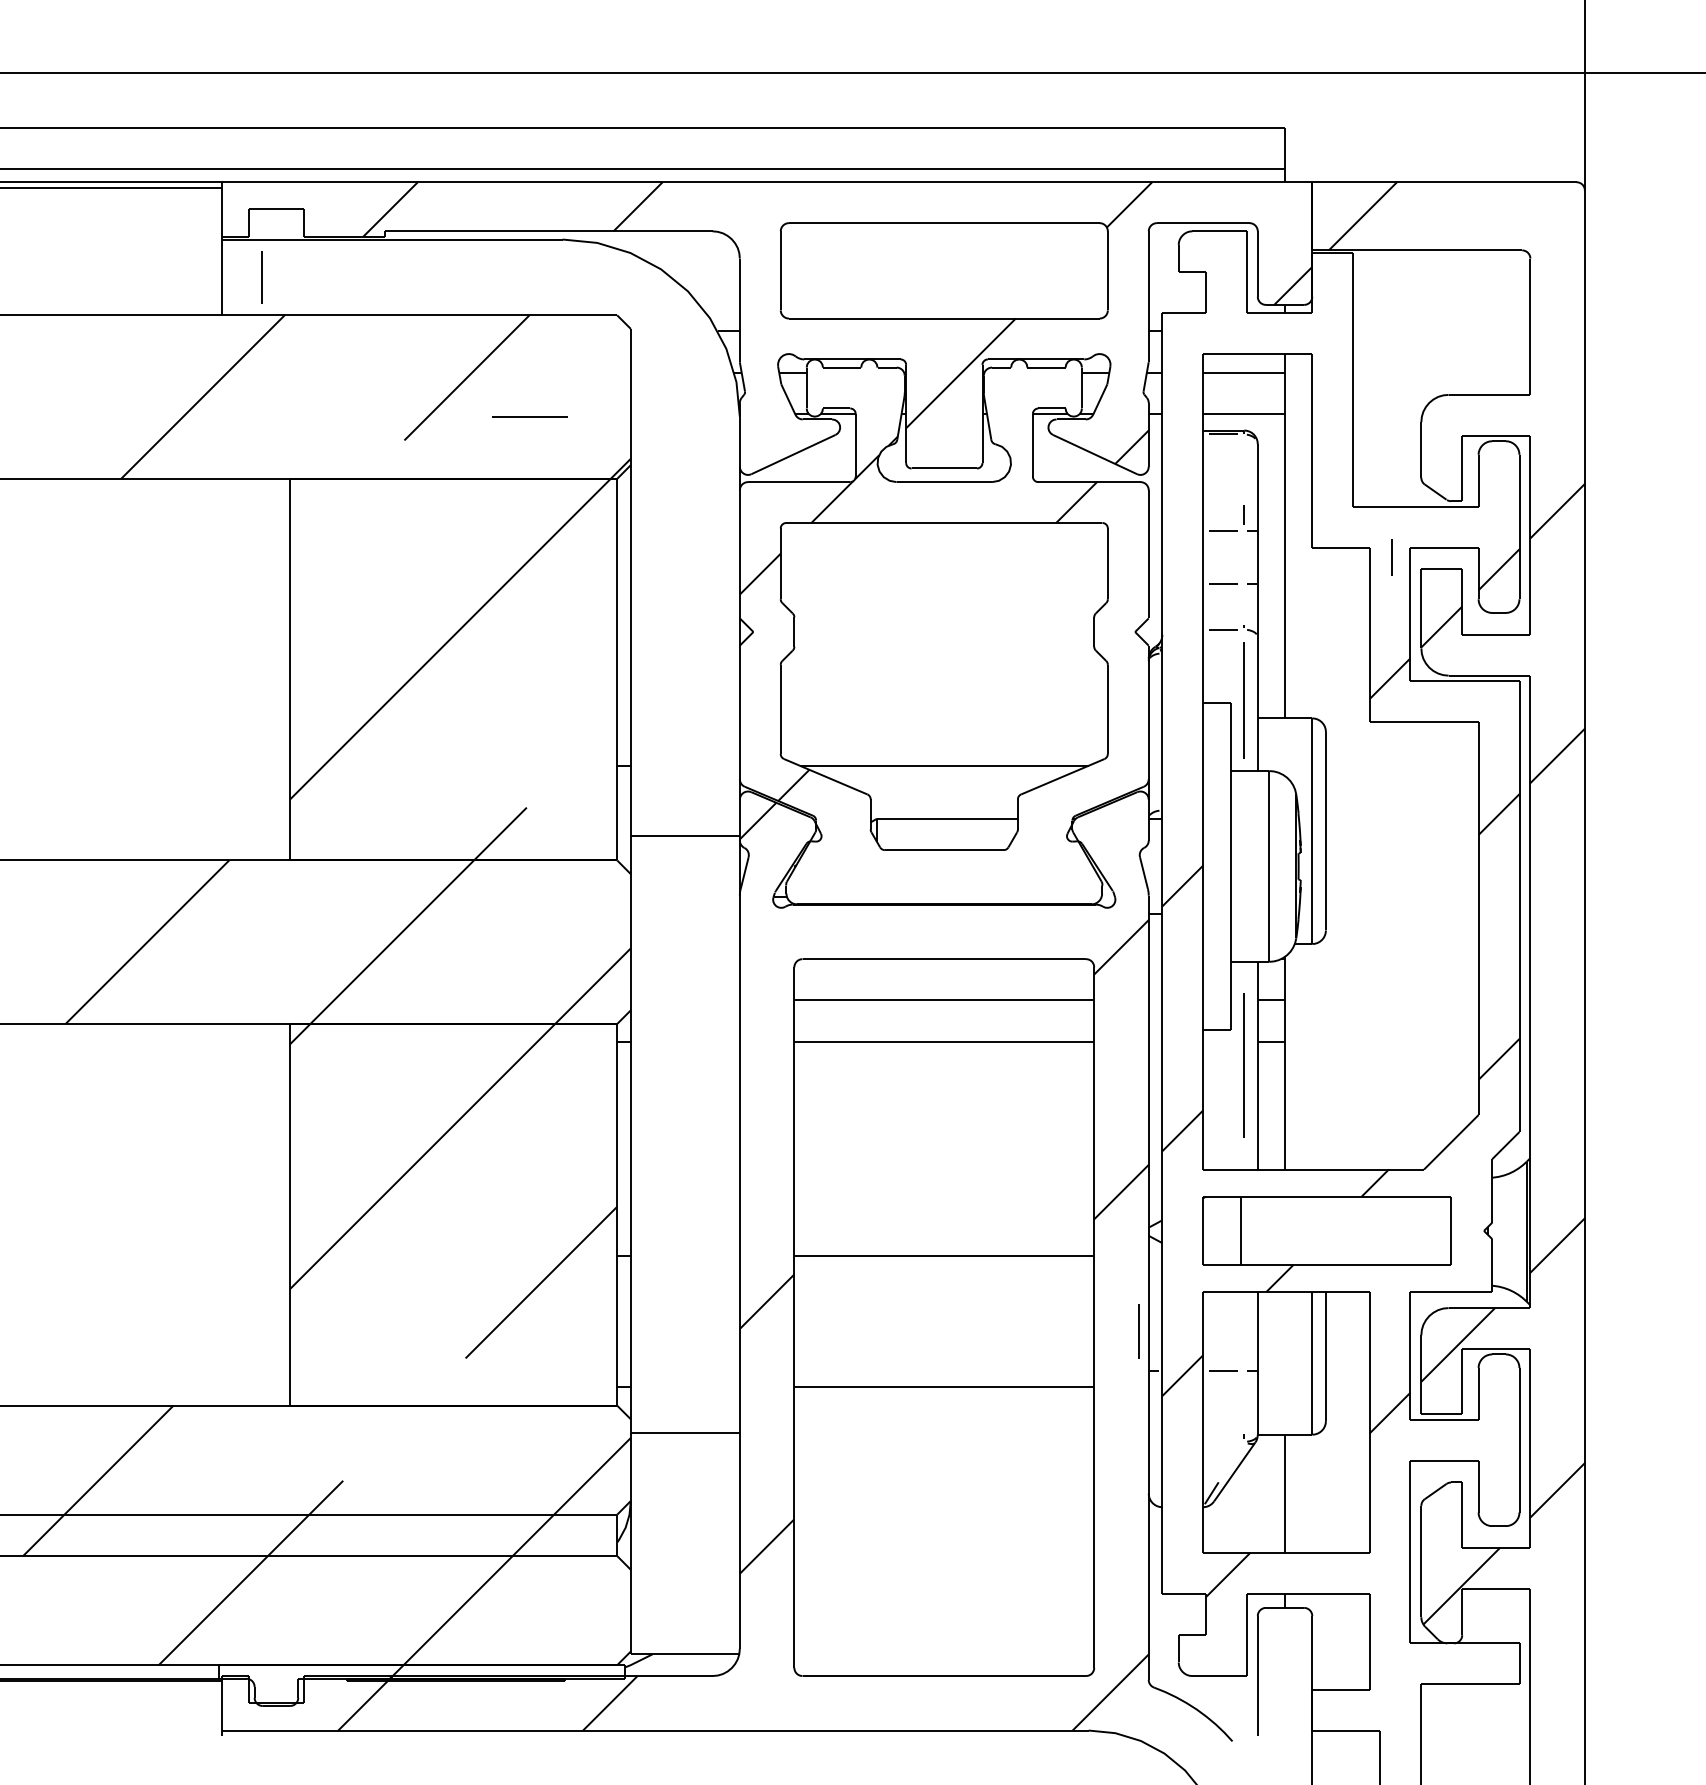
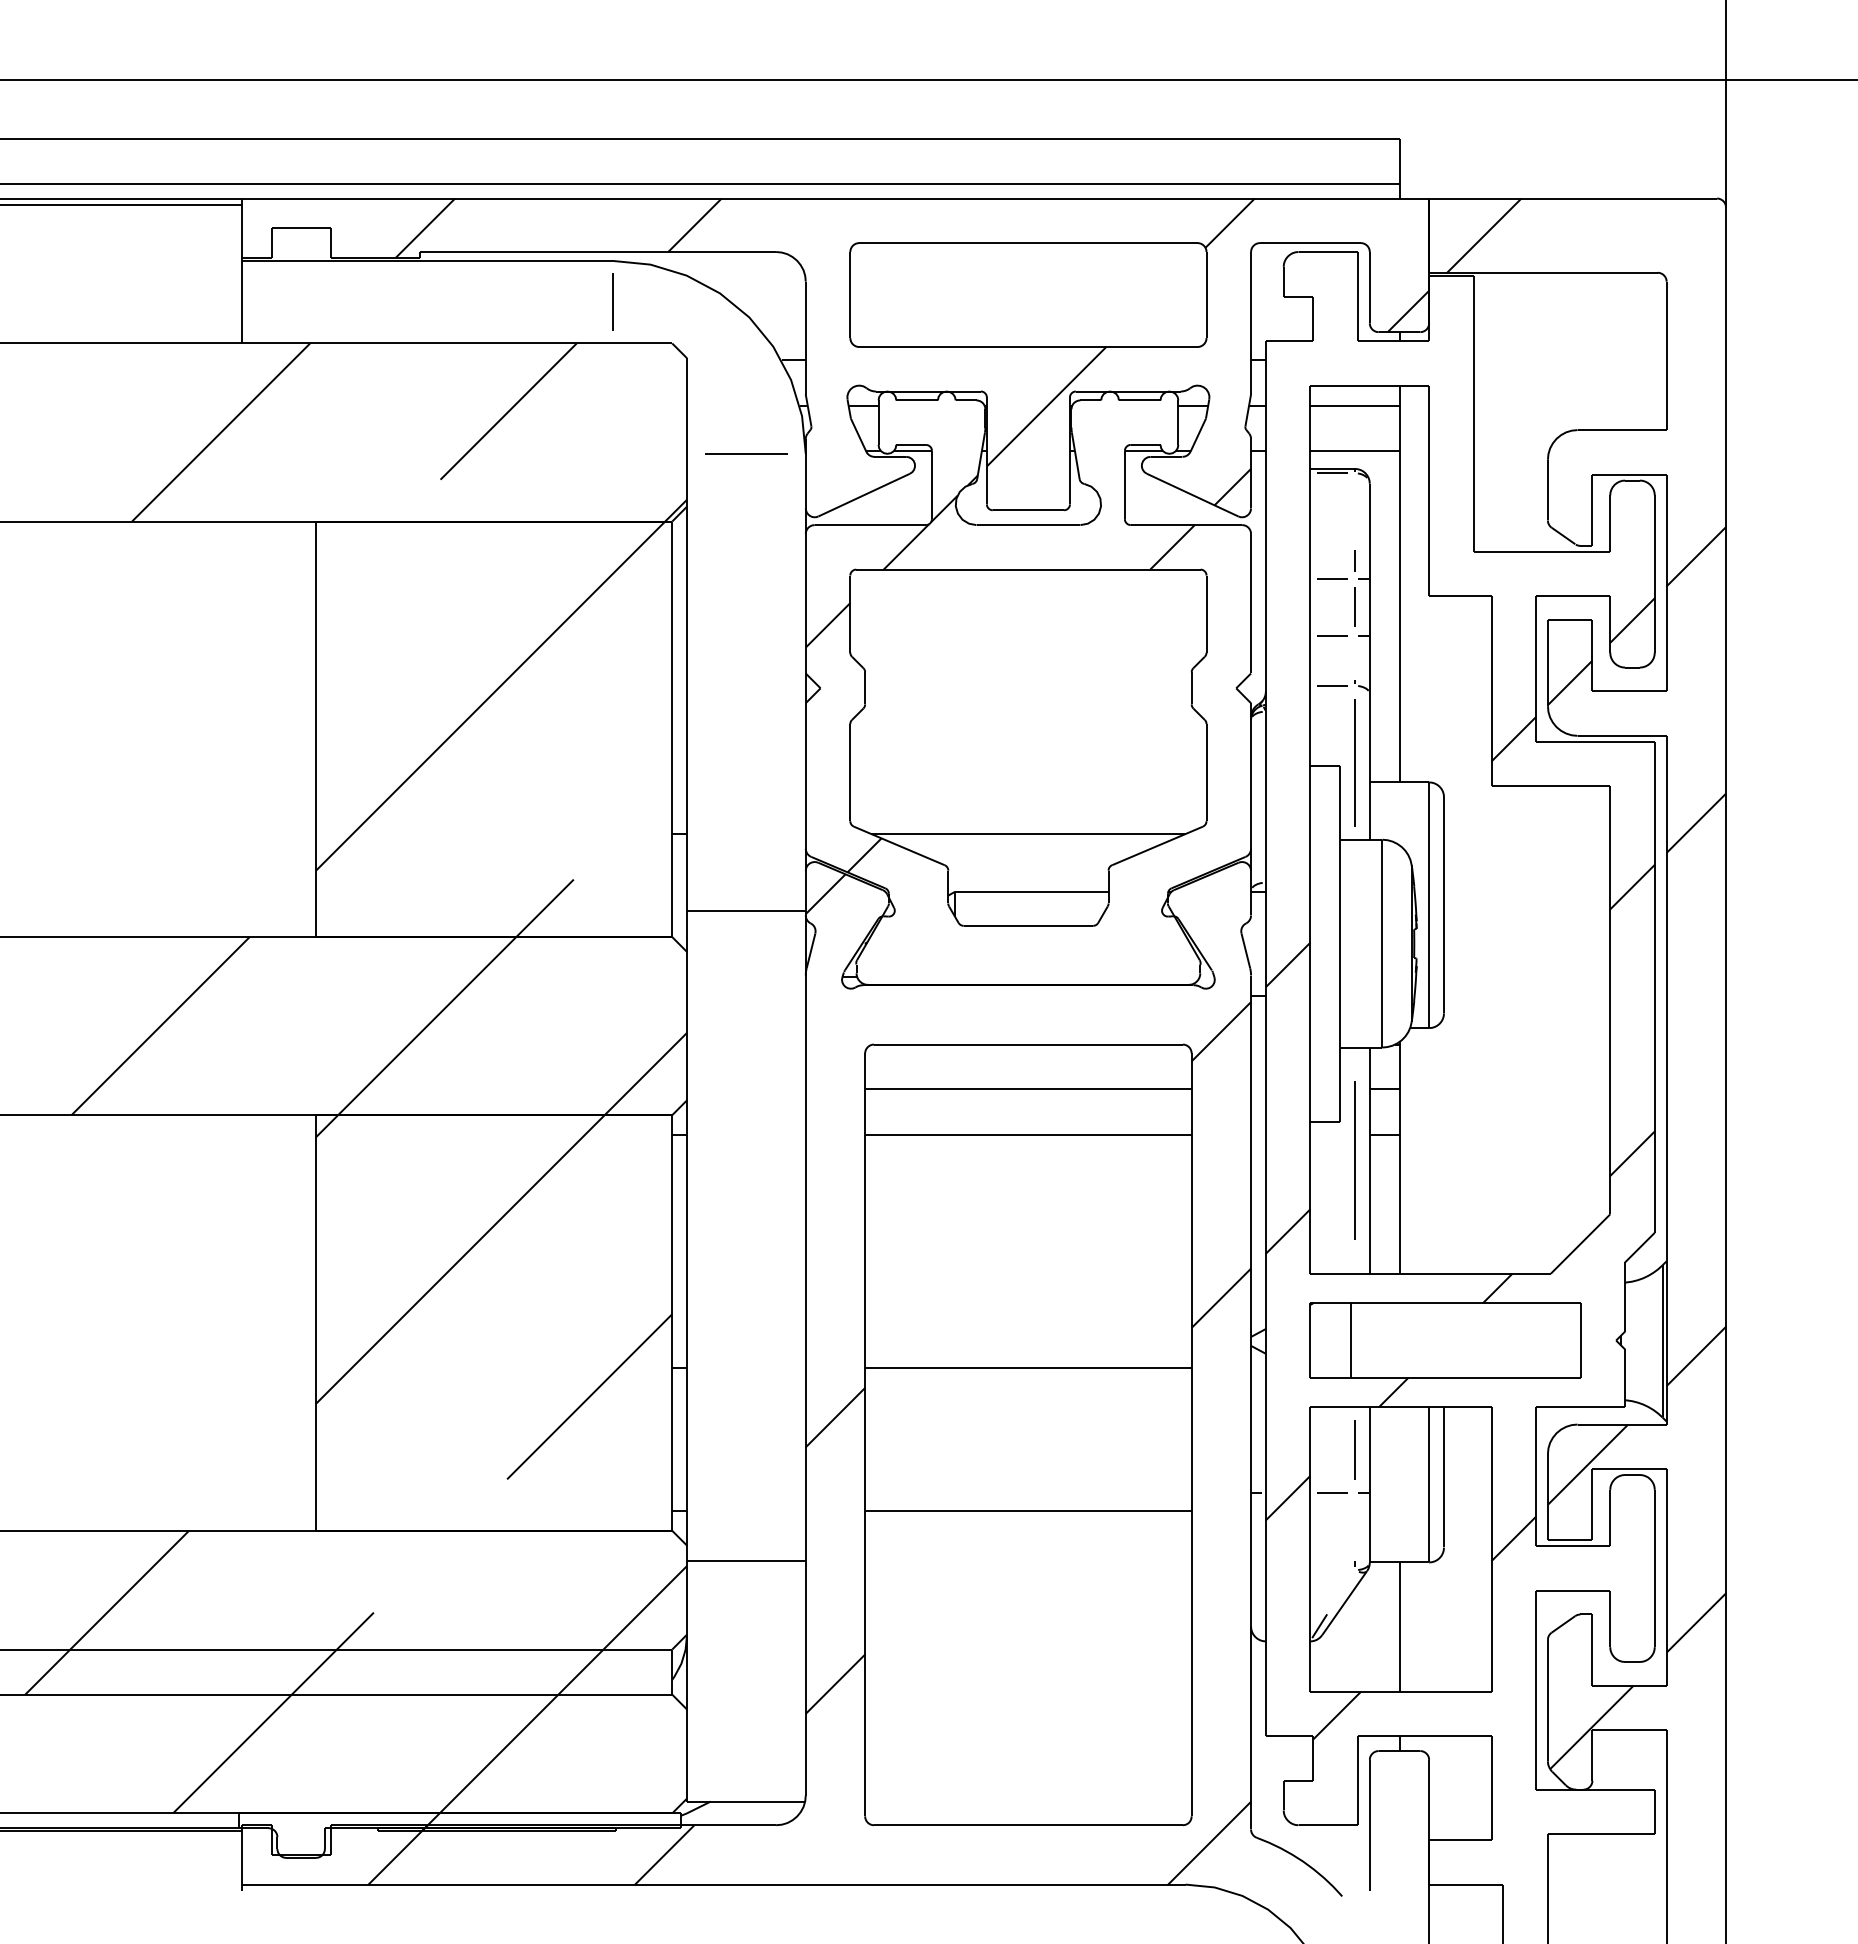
line: (262, 276) -> (612, 301), moved
line: (530, 416) -> (746, 453), moved
line: (1391, 556) -> (1354, 606), moved
line: (1138, 1330) -> (1354, 1449), moved

